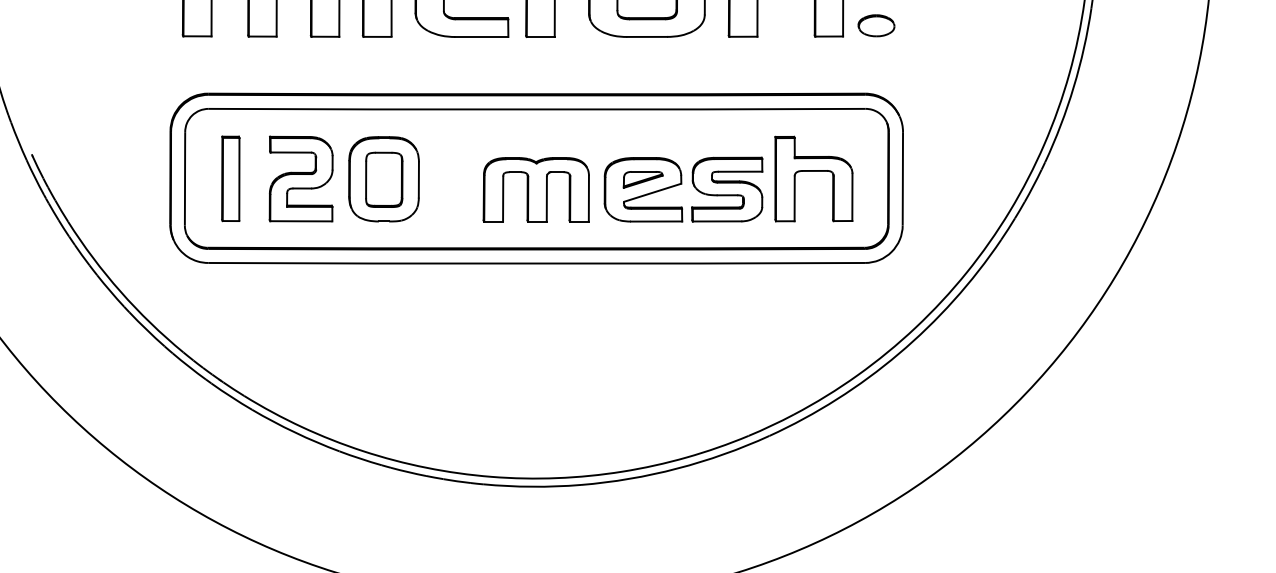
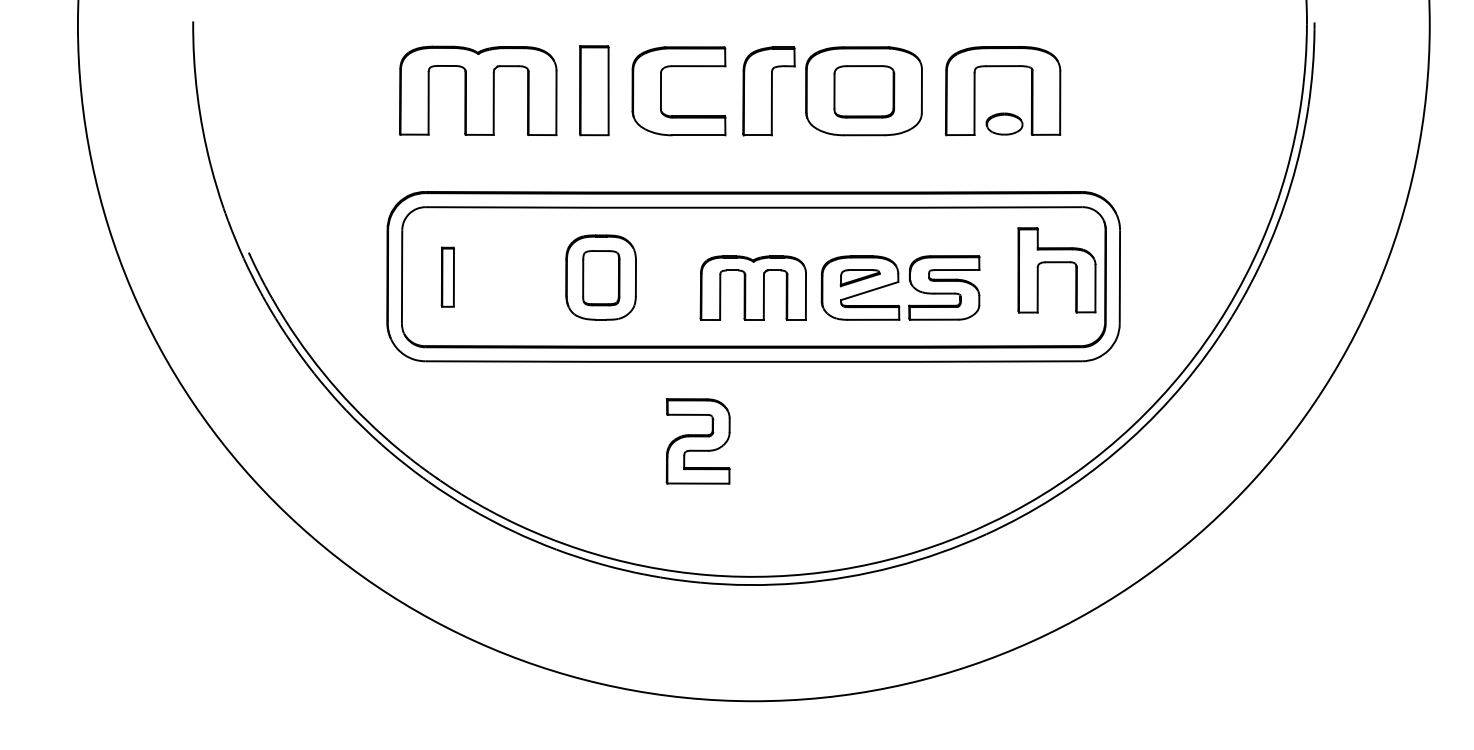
part: (876, 25) -> (1004, 123), moved
part: (813, 172) -> (1056, 263), moved
part: (230, 179) -> (447, 277), size x0.7
part: (300, 179) -> (697, 441), moved

